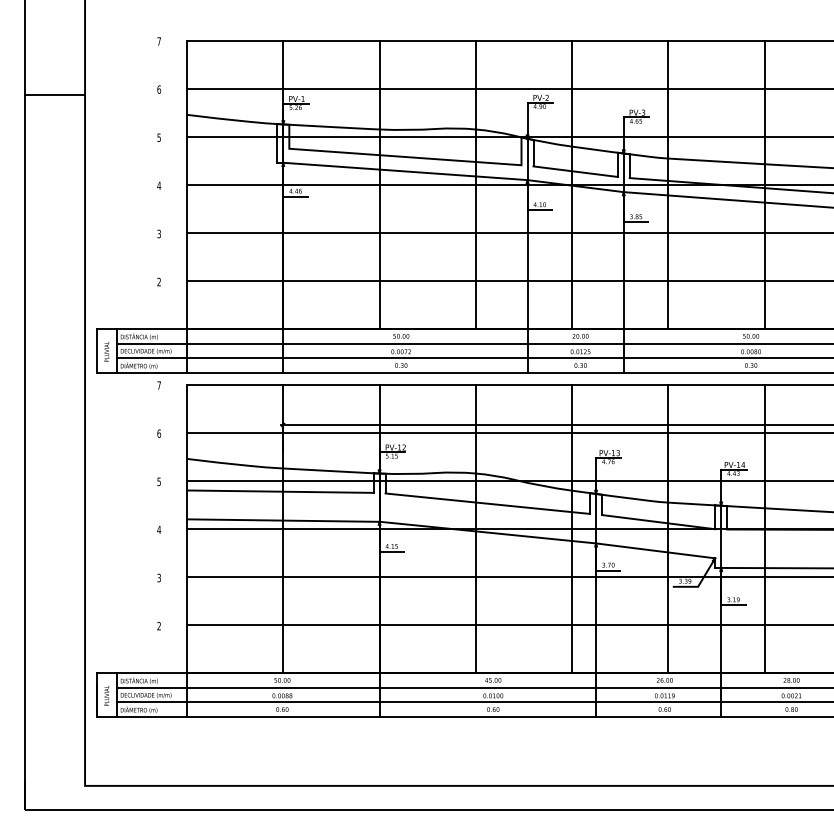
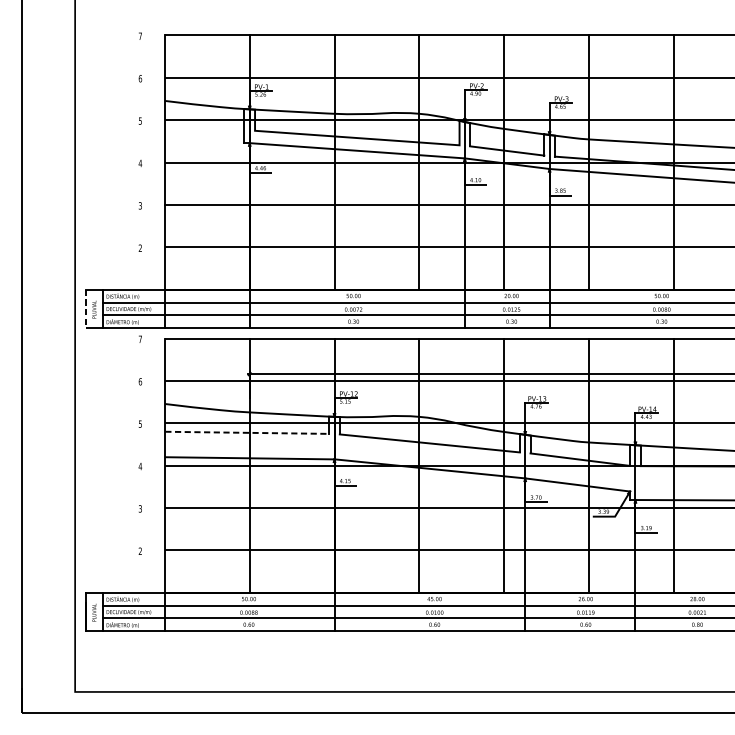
line: (54, 95) -> (48, 83), removed
line: (97, 350) -> (86, 308), solid -> dashed
line: (280, 491) -> (247, 432), solid -> dashed

